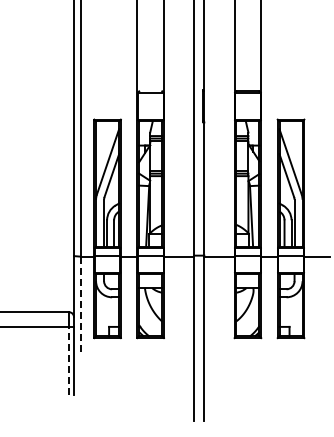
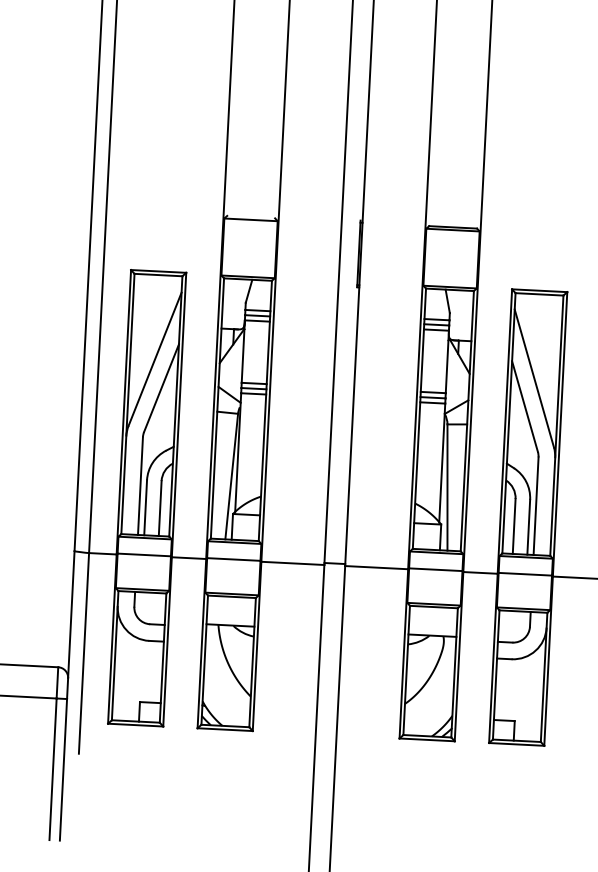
line: (81, 305) -> (84, 654), dashed -> solid
line: (69, 360) -> (54, 767), dashed -> solid

